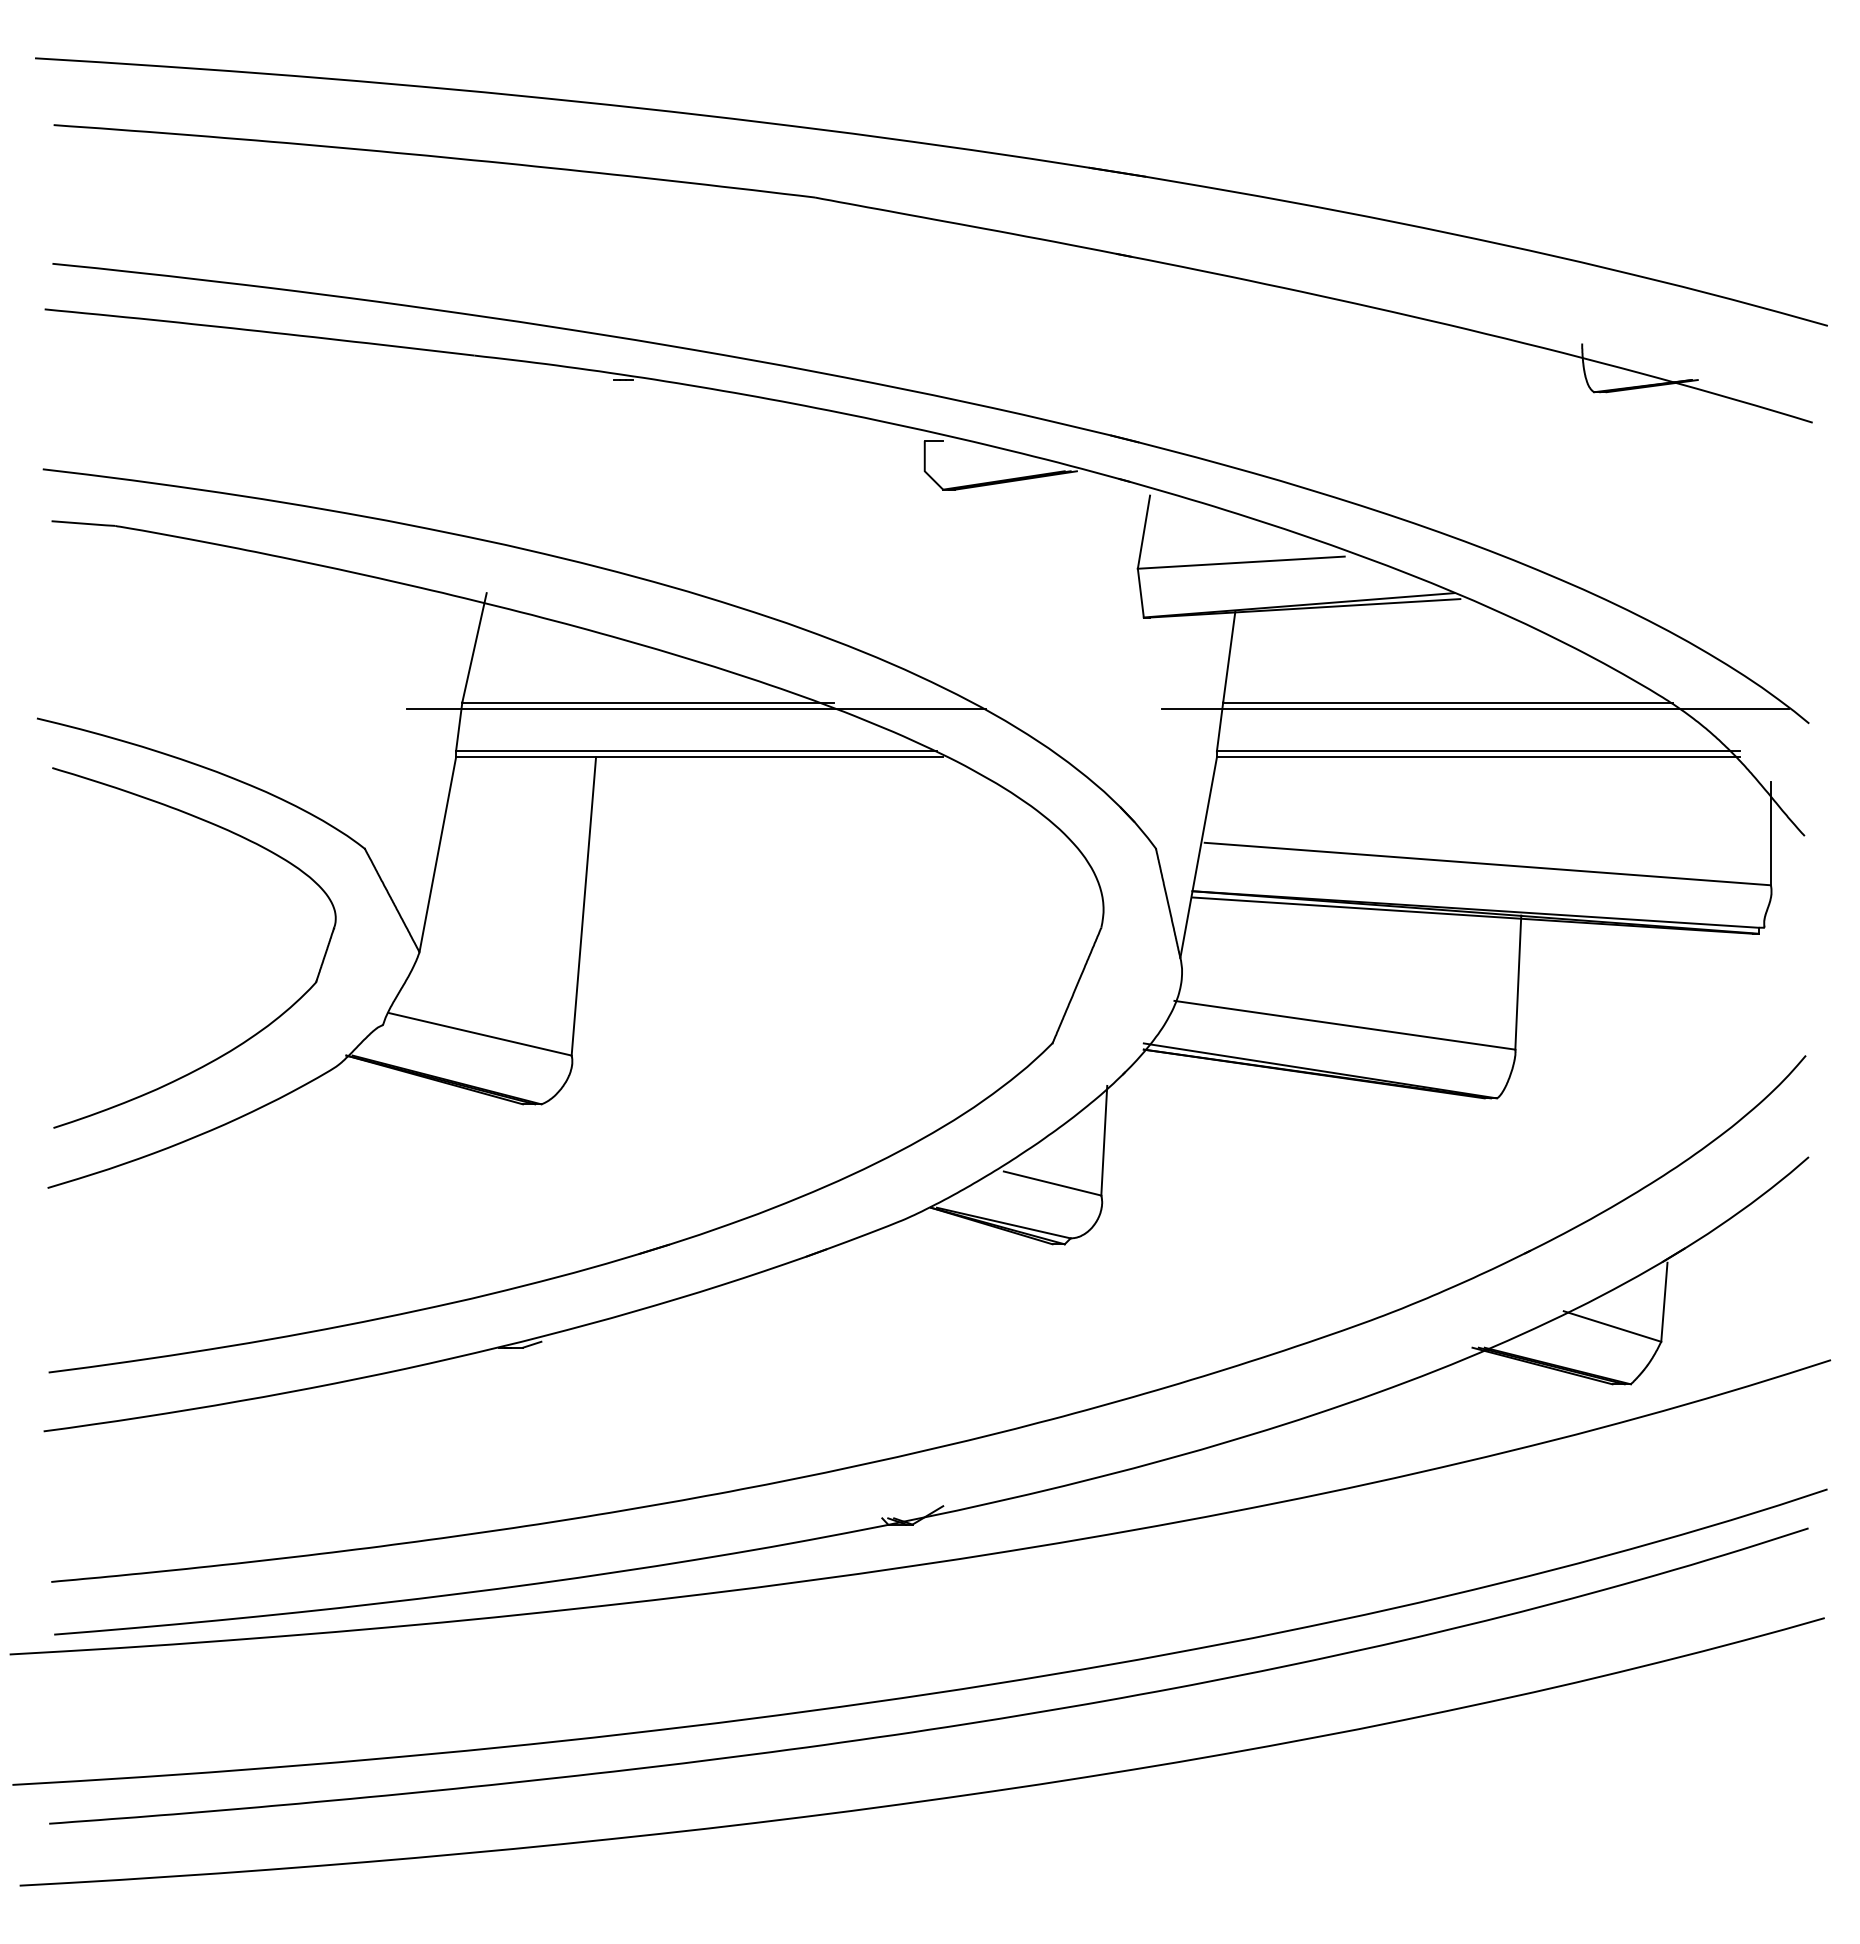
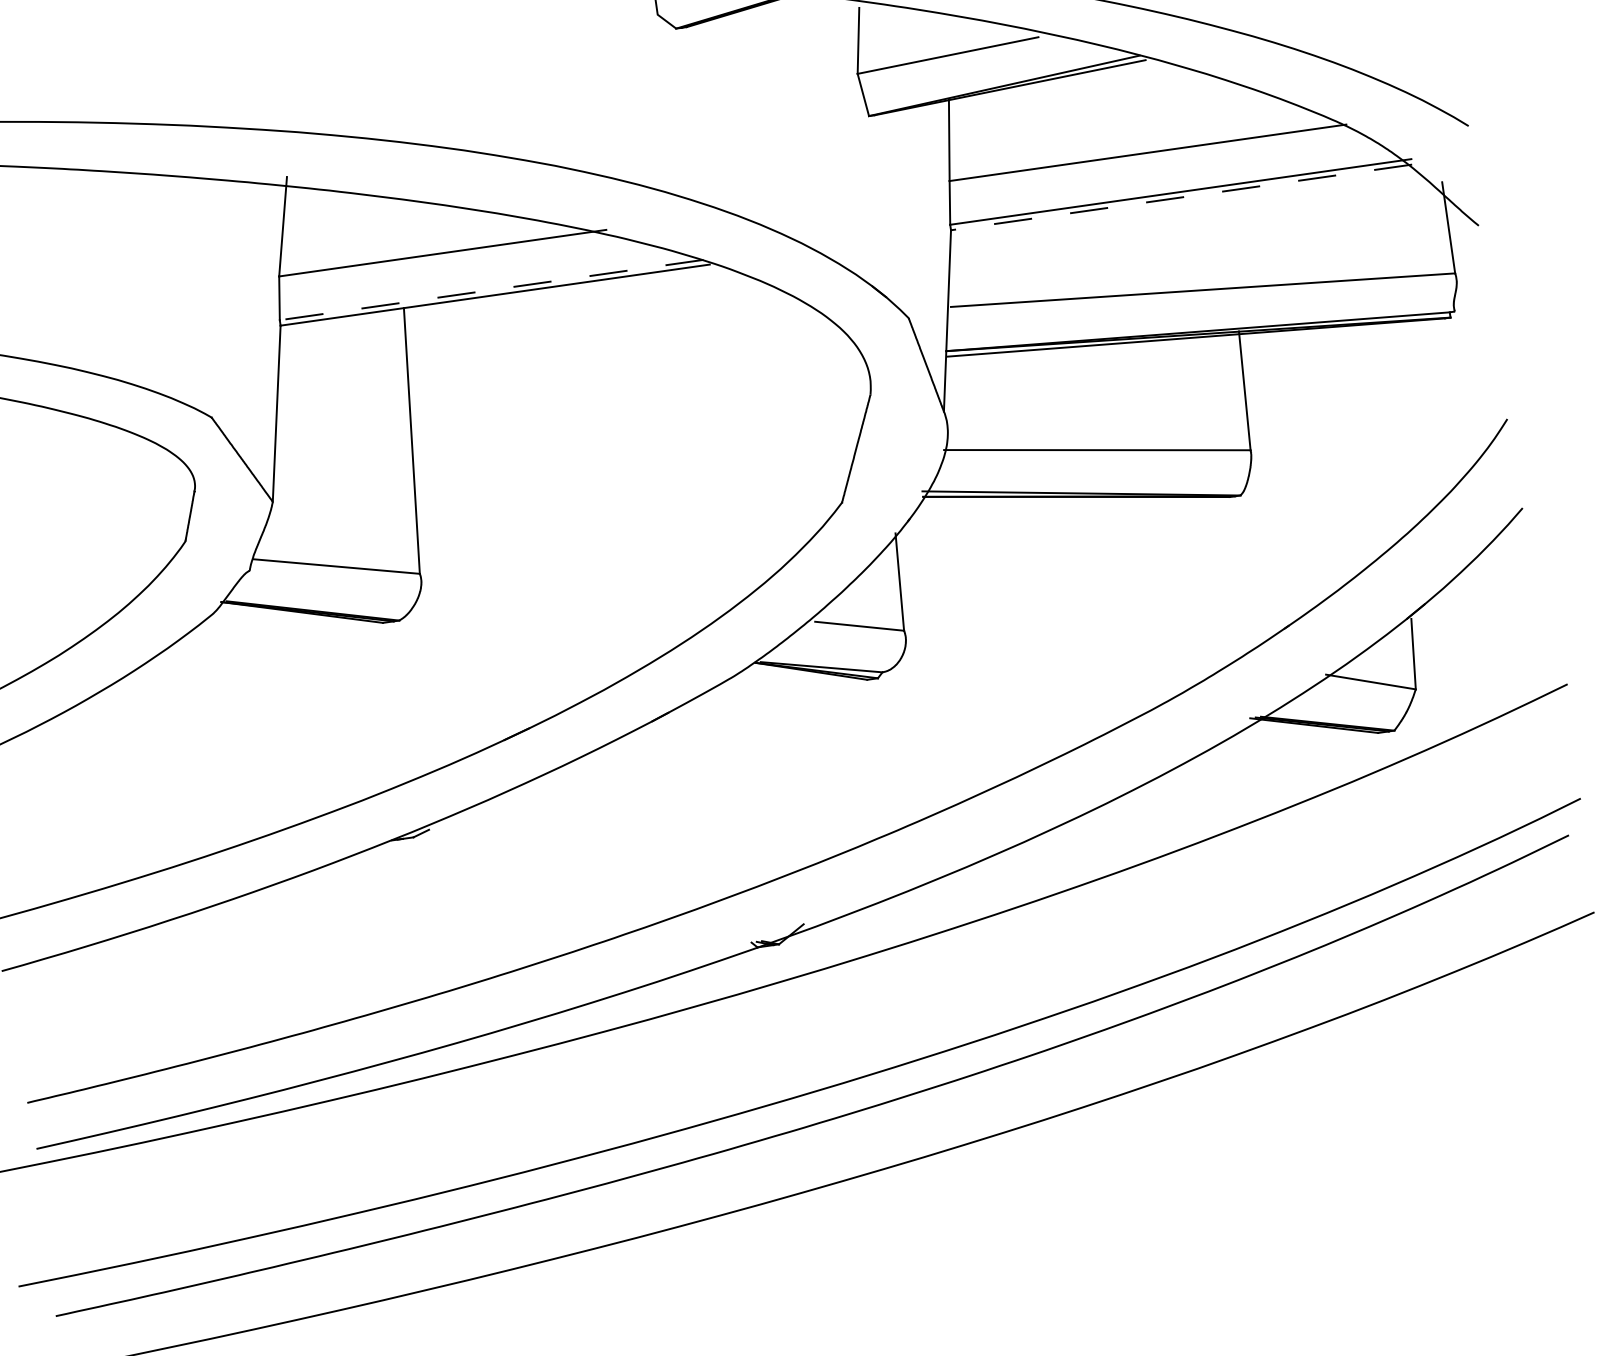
line: (696, 708) -> (486, 252), removed
line: (1475, 708) -> (1172, 154), removed
line: (696, 751) -> (491, 290), solid -> dashed
line: (1478, 757) -> (1181, 197), solid -> dashed

